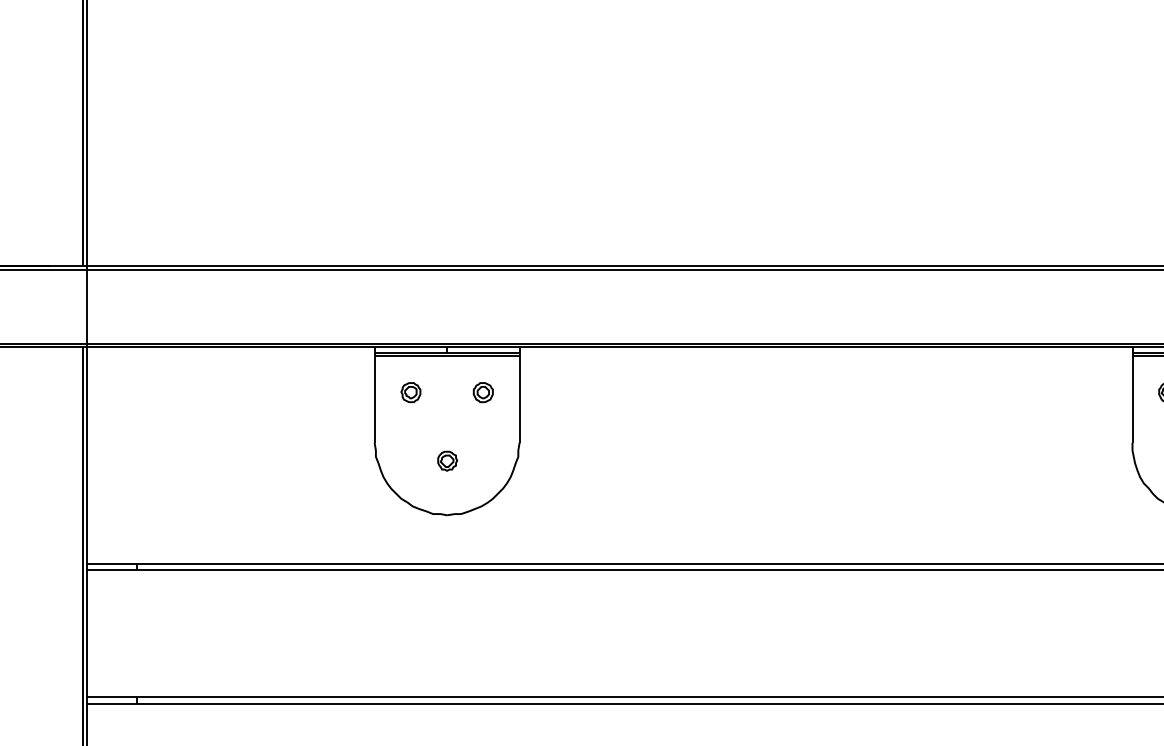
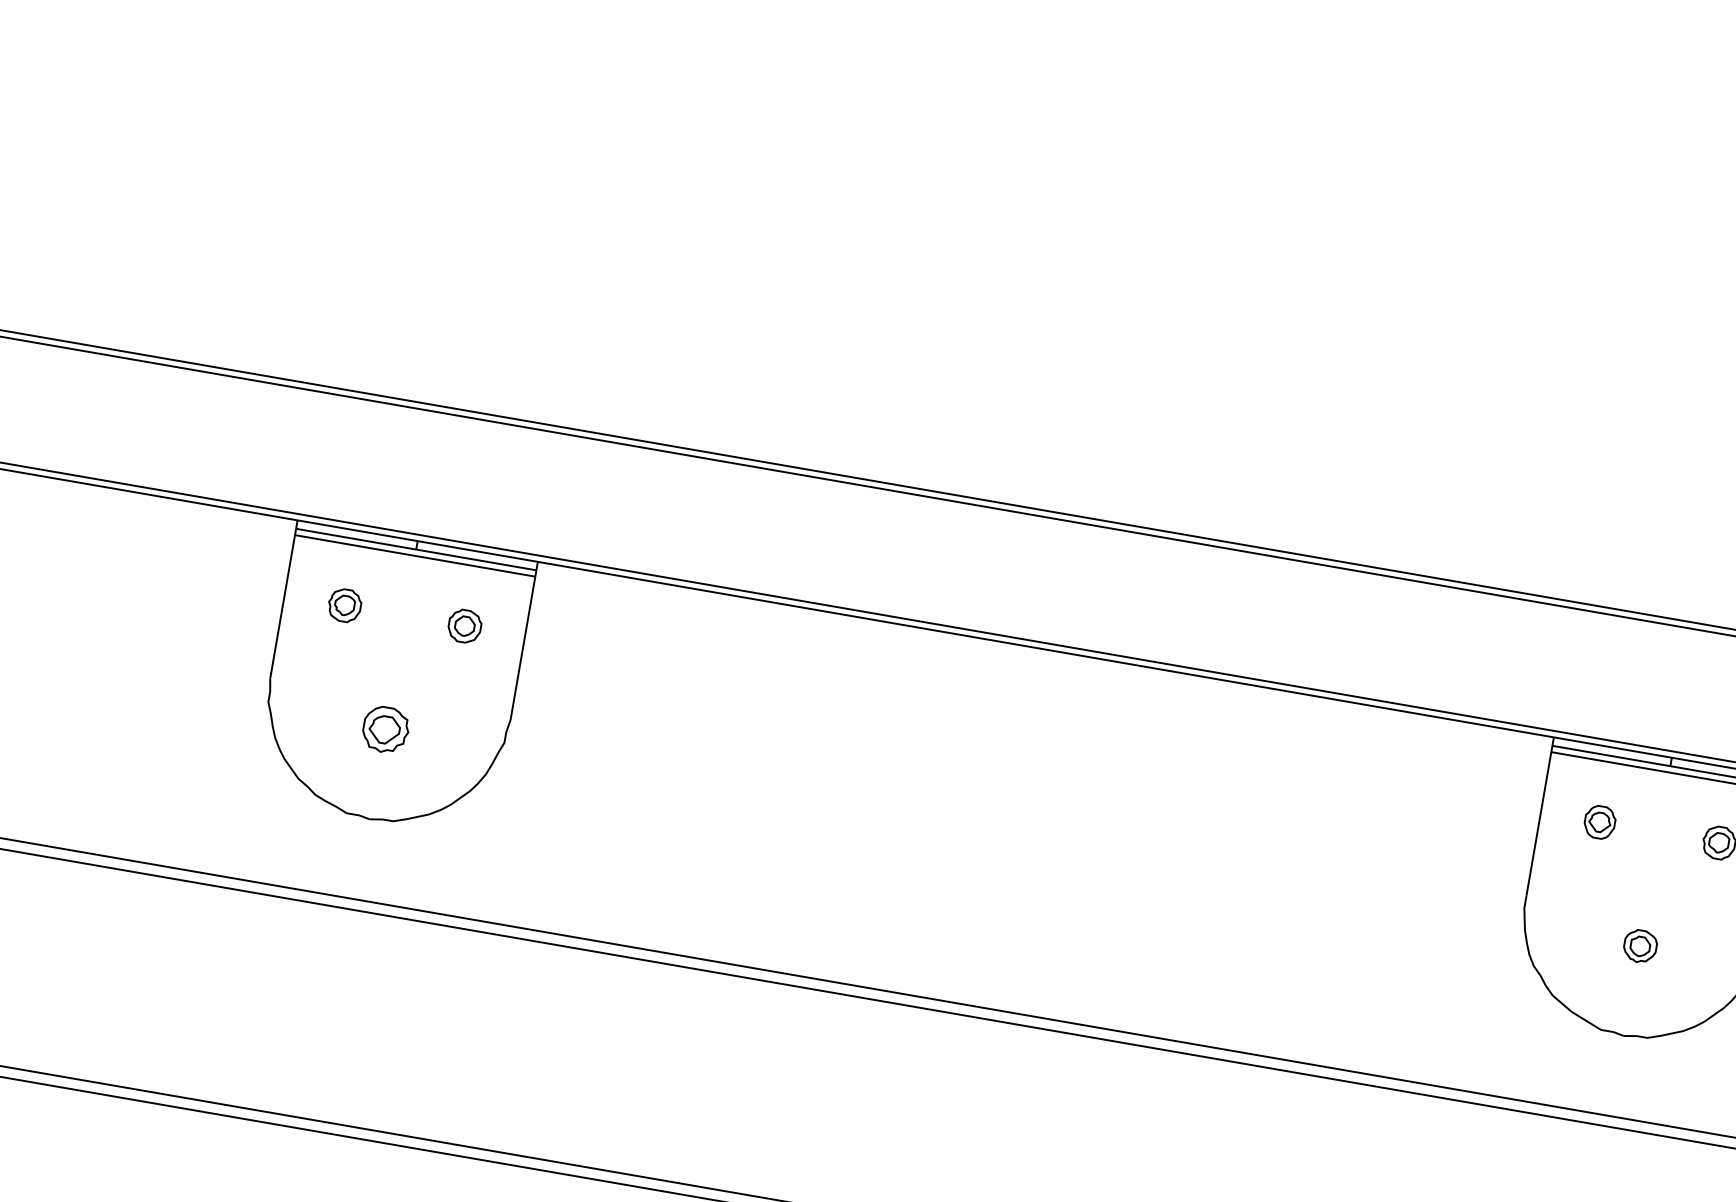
part: (447, 460) -> (386, 728), size x1.4

